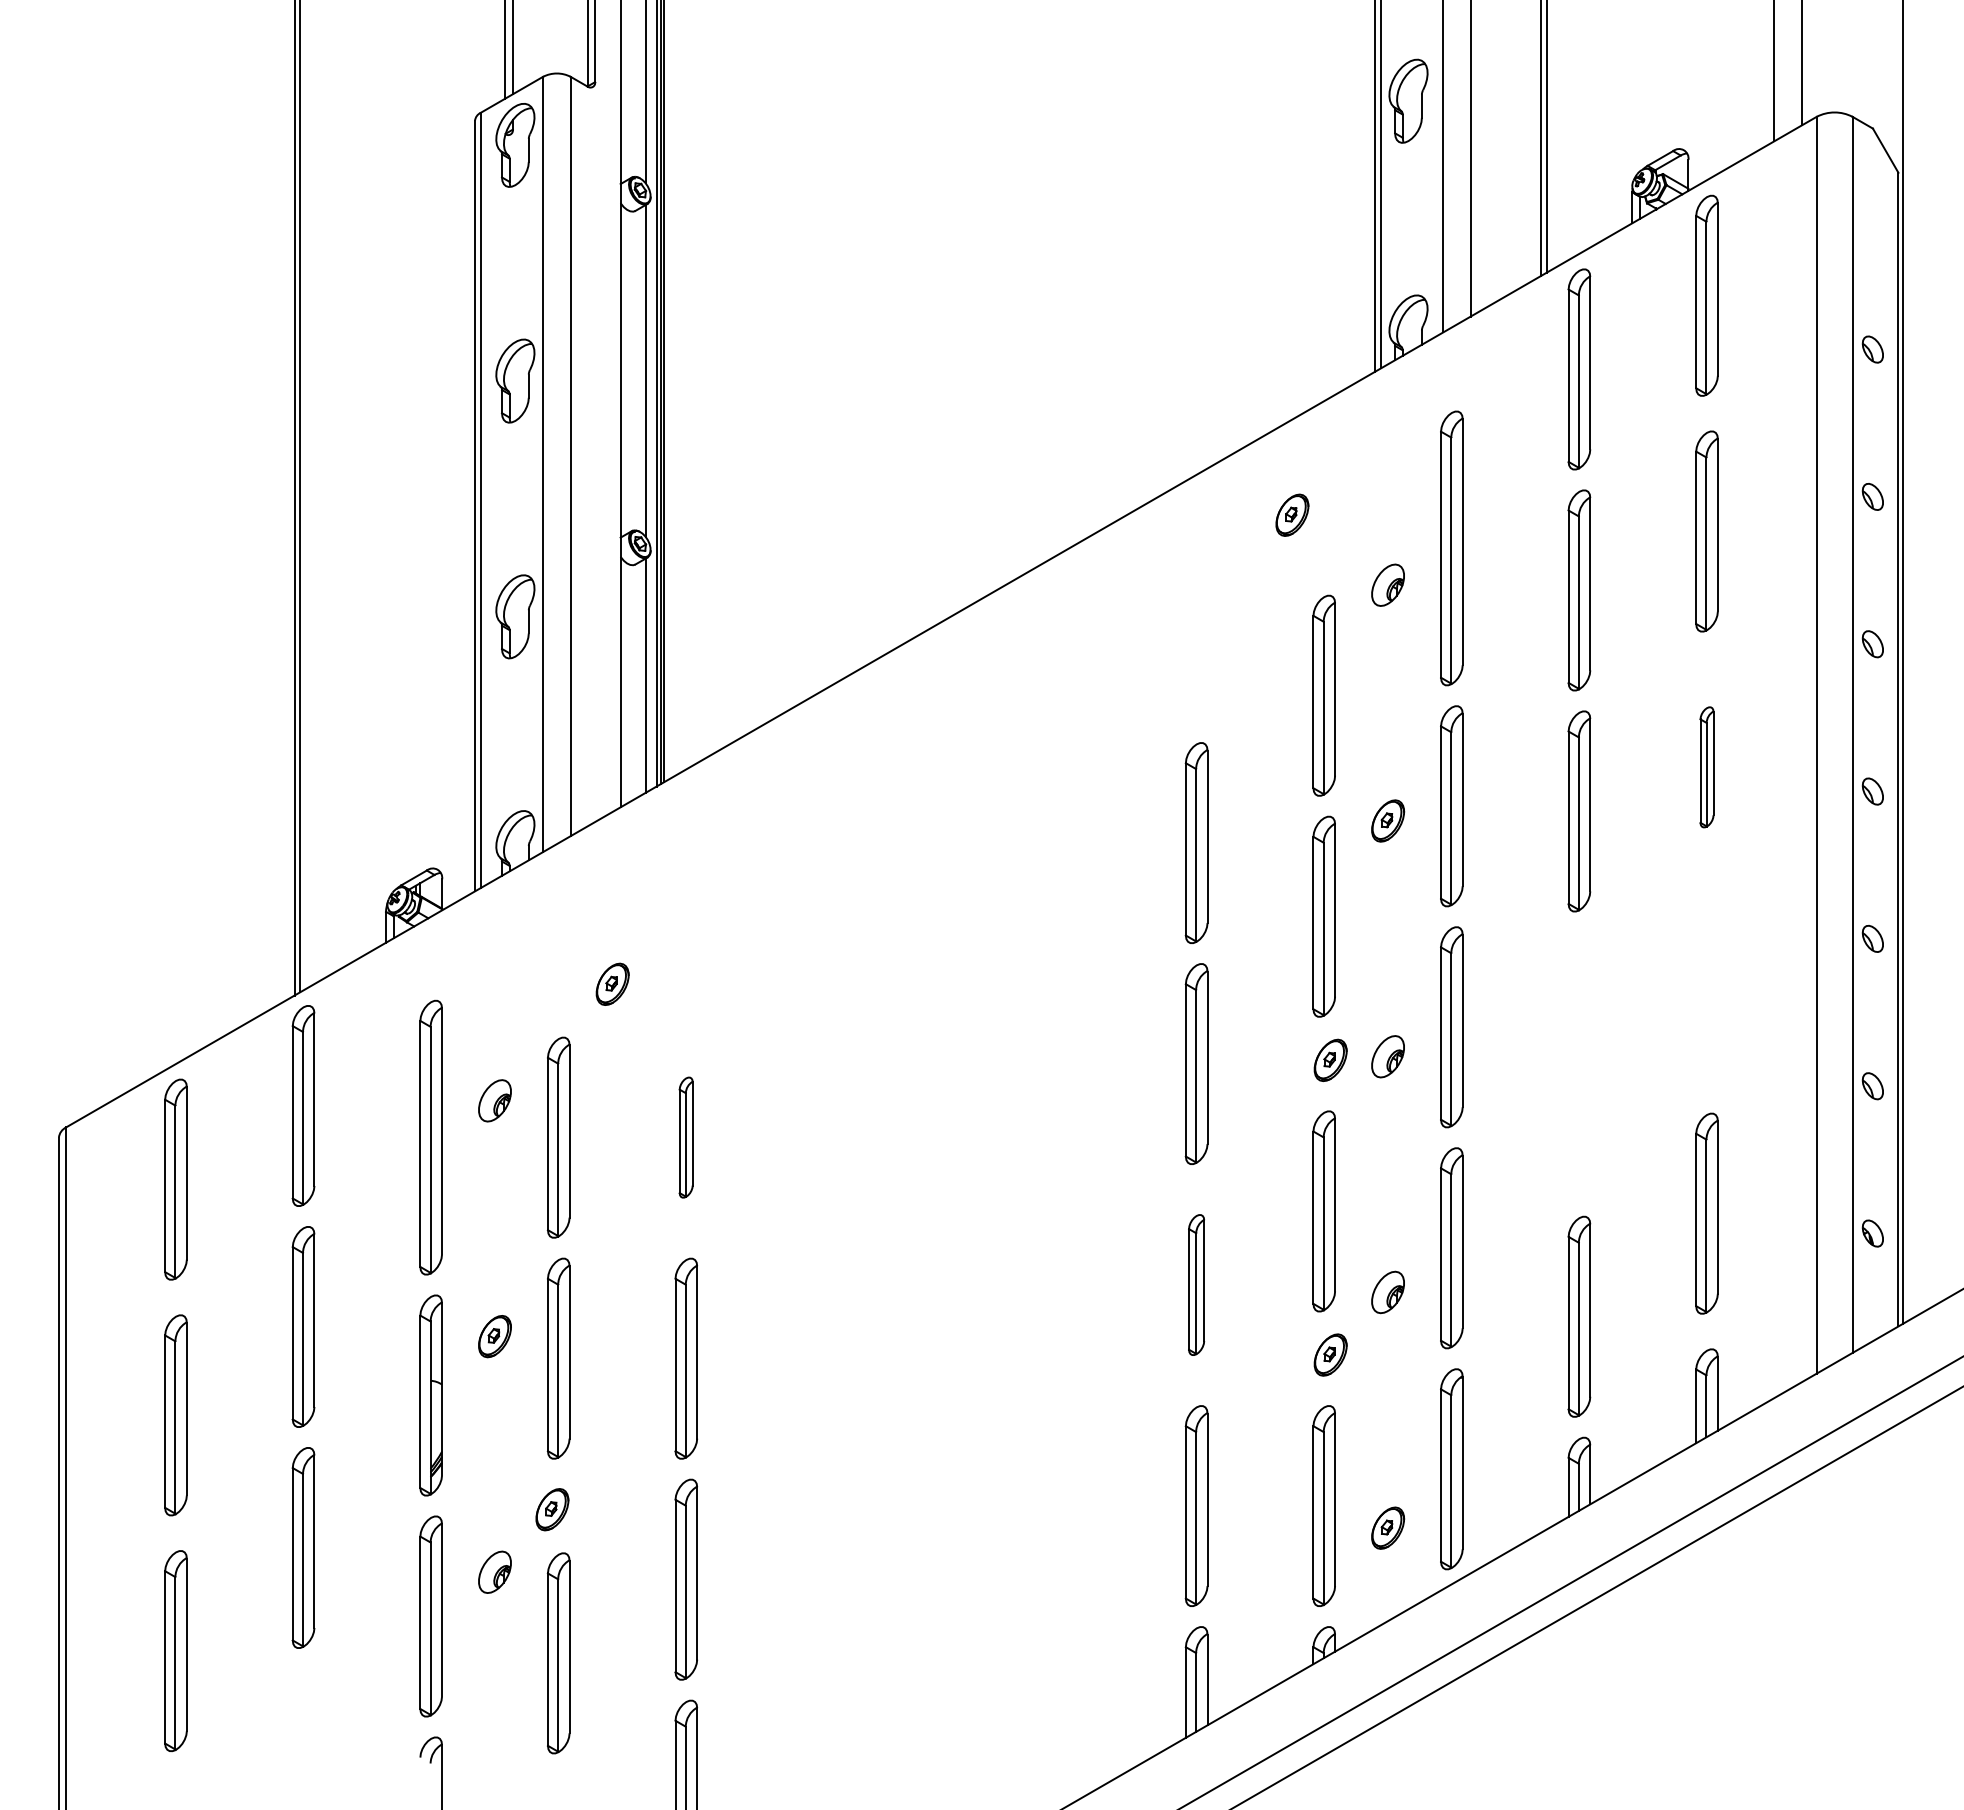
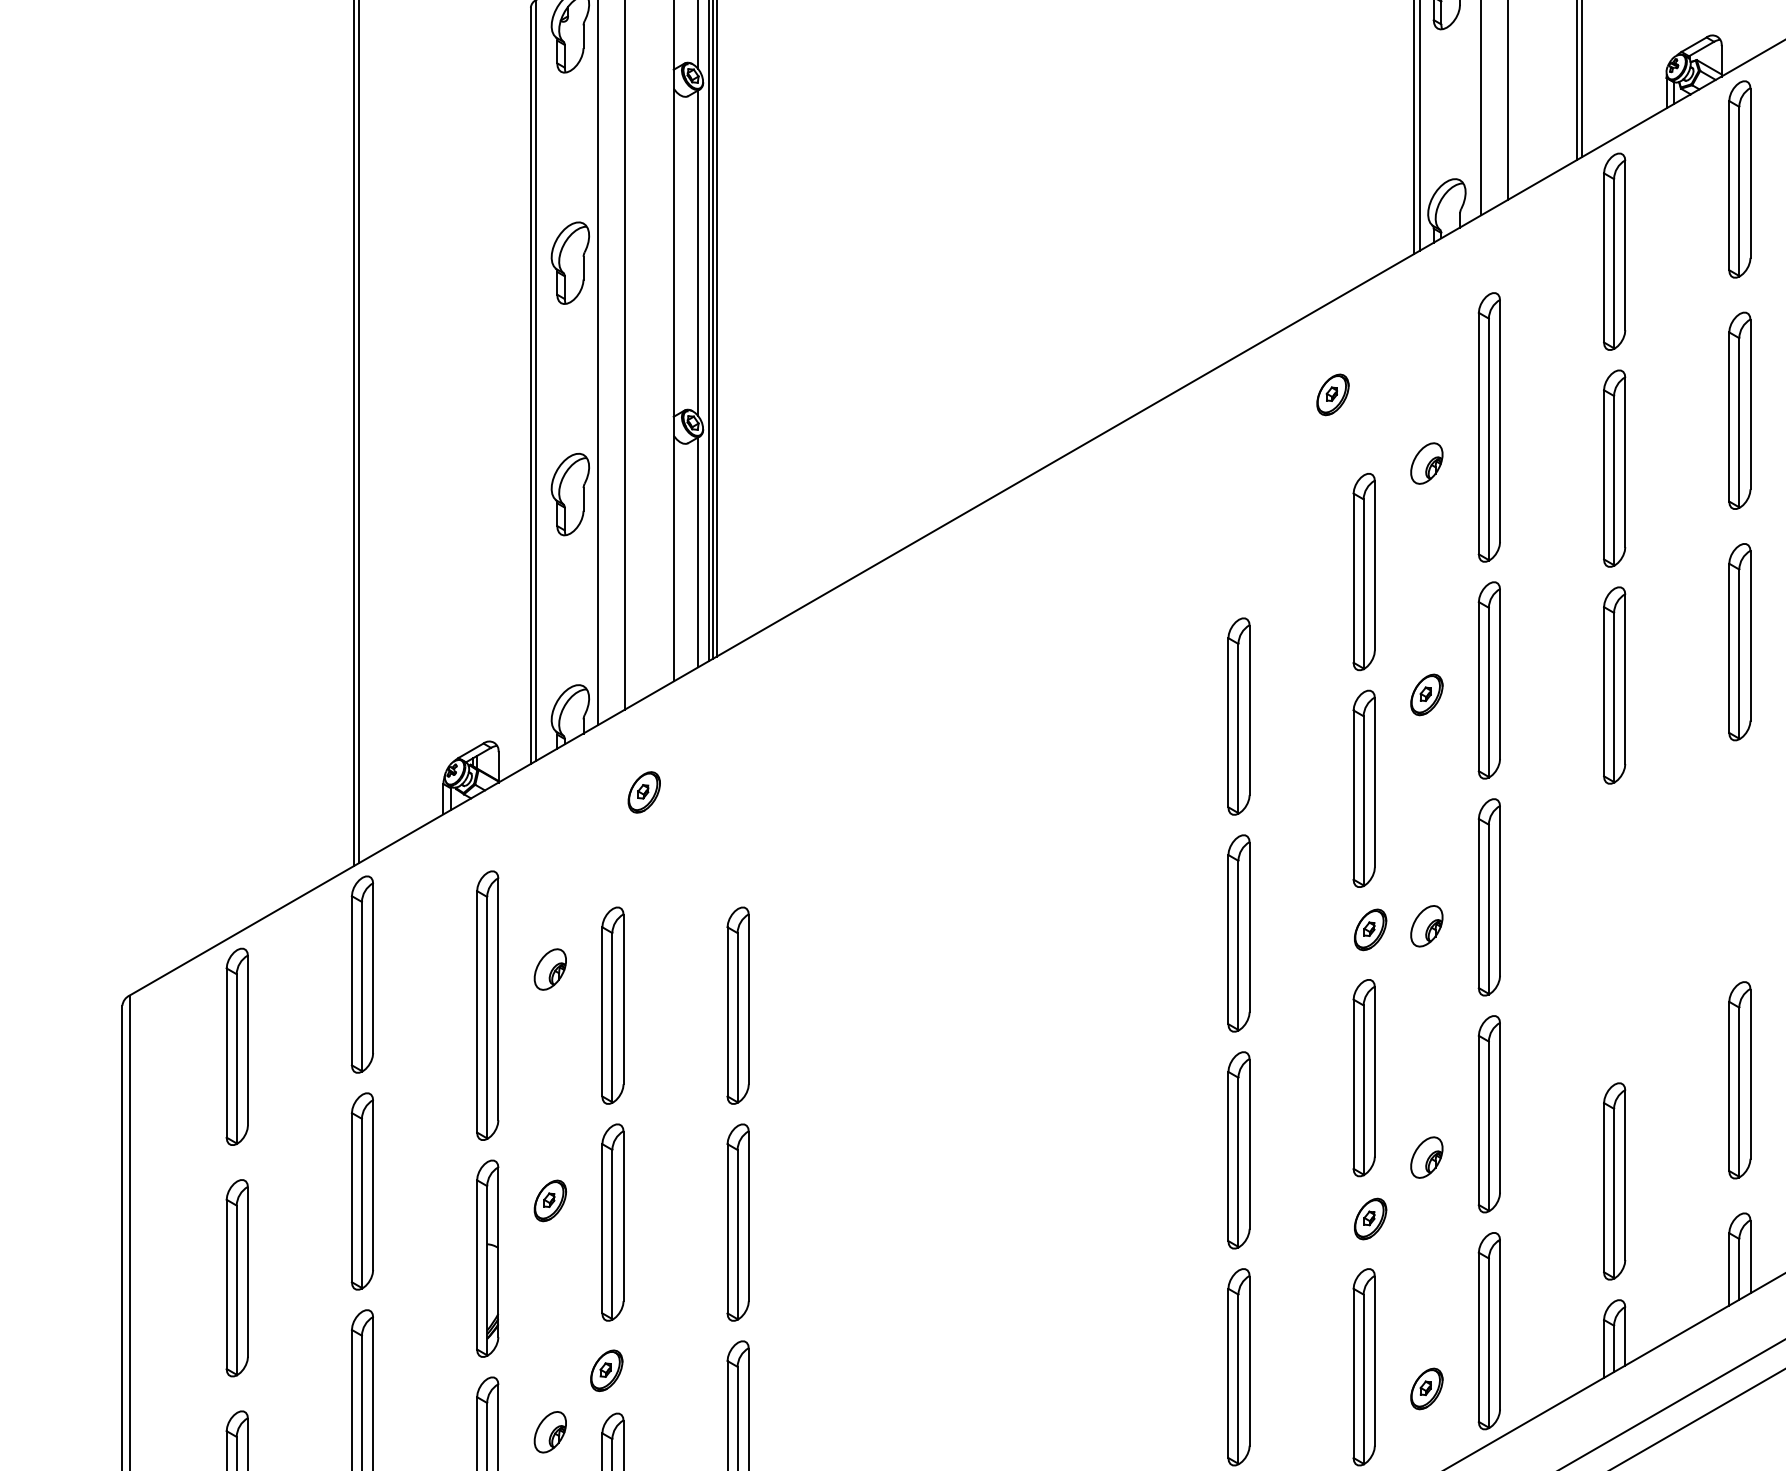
part: (1706, 767) -> (1739, 642), size x1.67
part: (612, 983) -> (644, 791), moved
part: (685, 1137) -> (737, 1005), size x1.67
part: (1196, 1284) -> (1238, 1149), size x1.43

